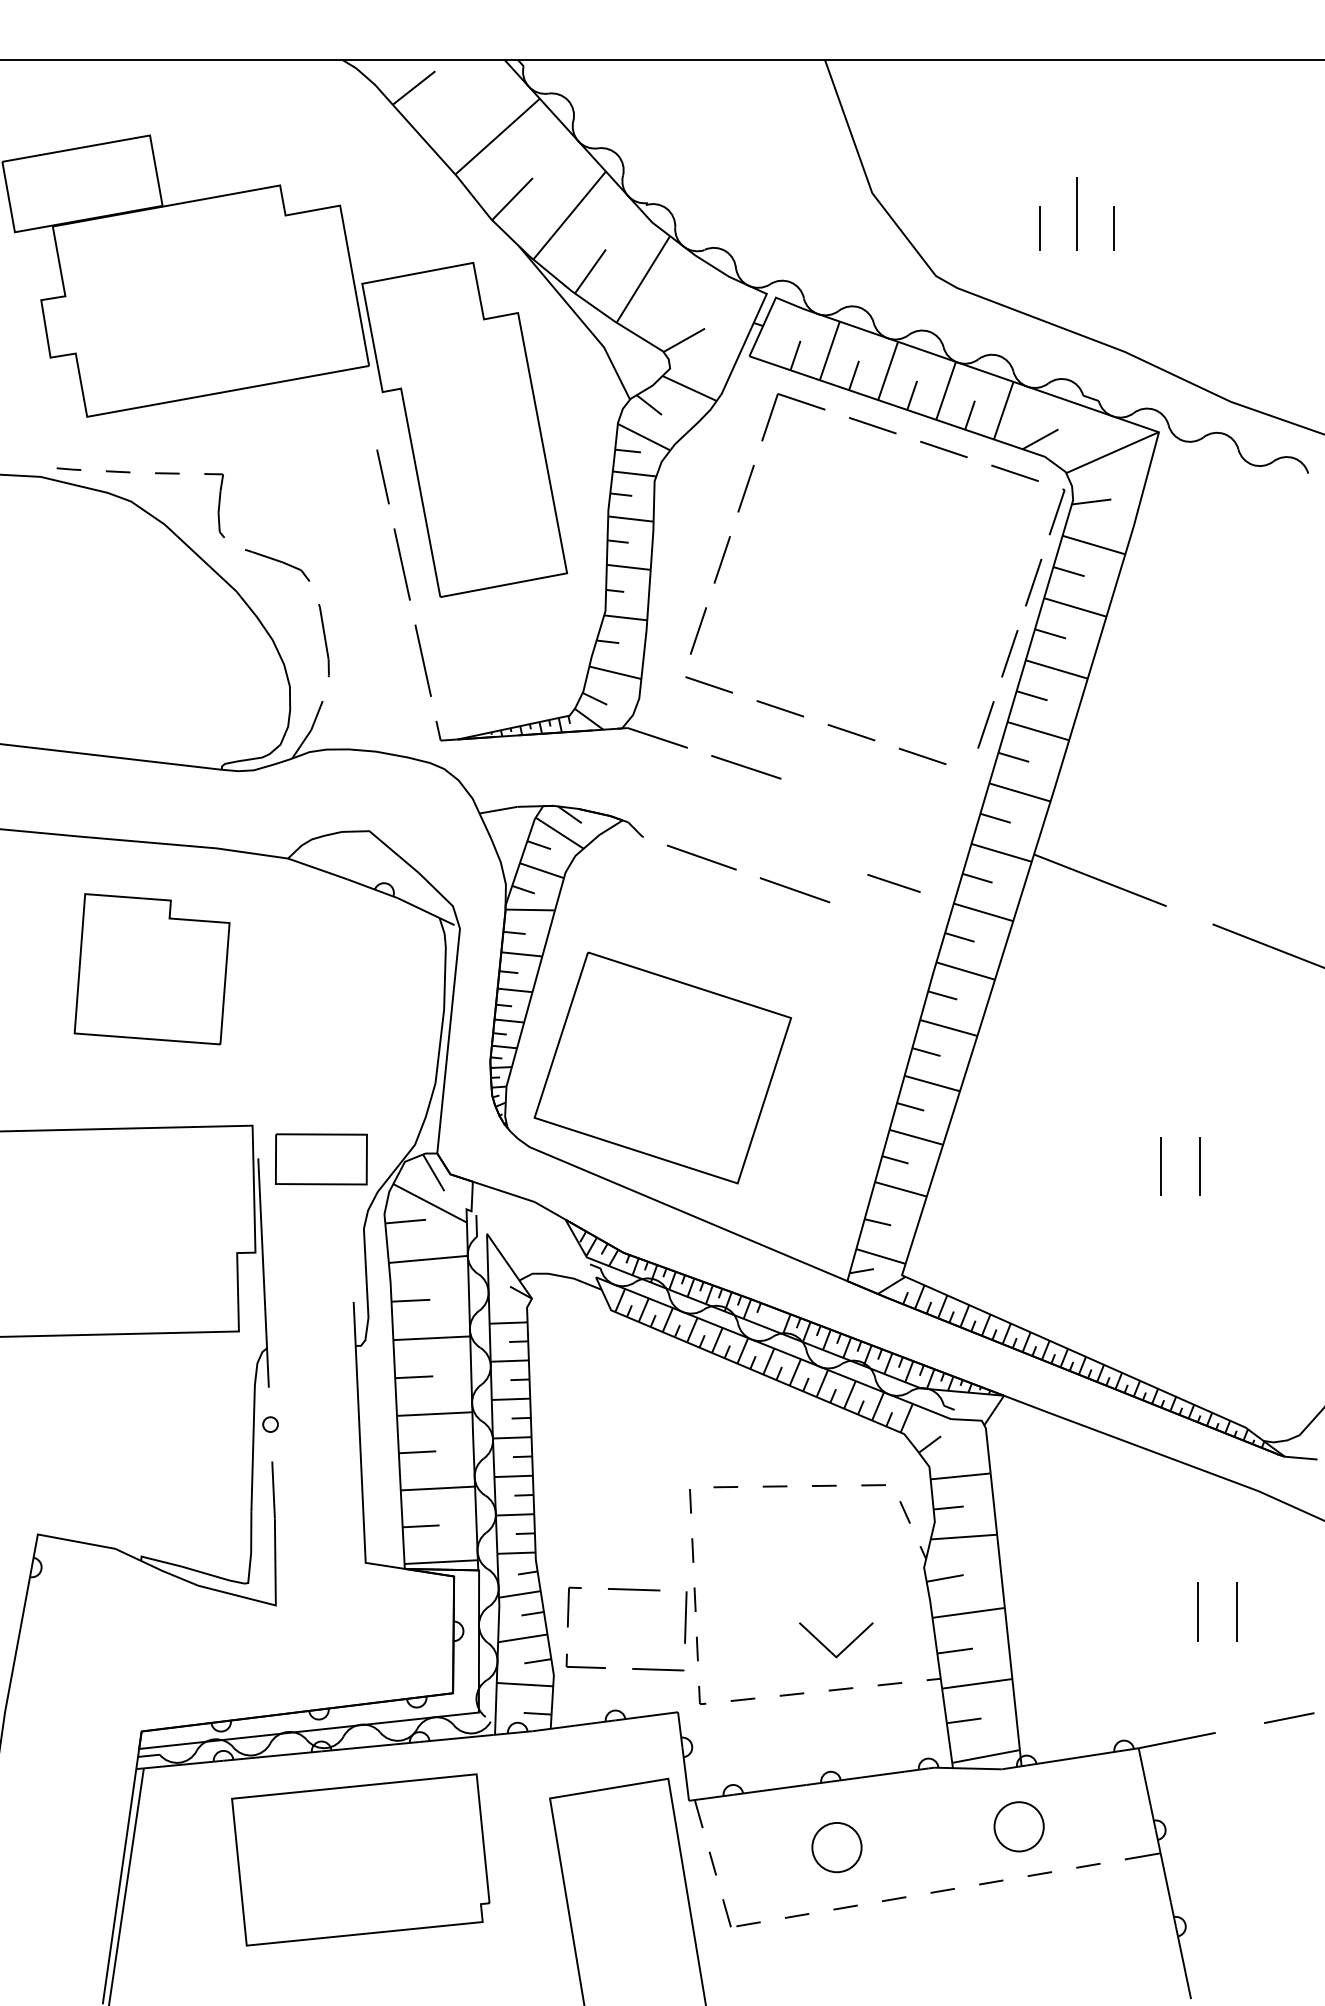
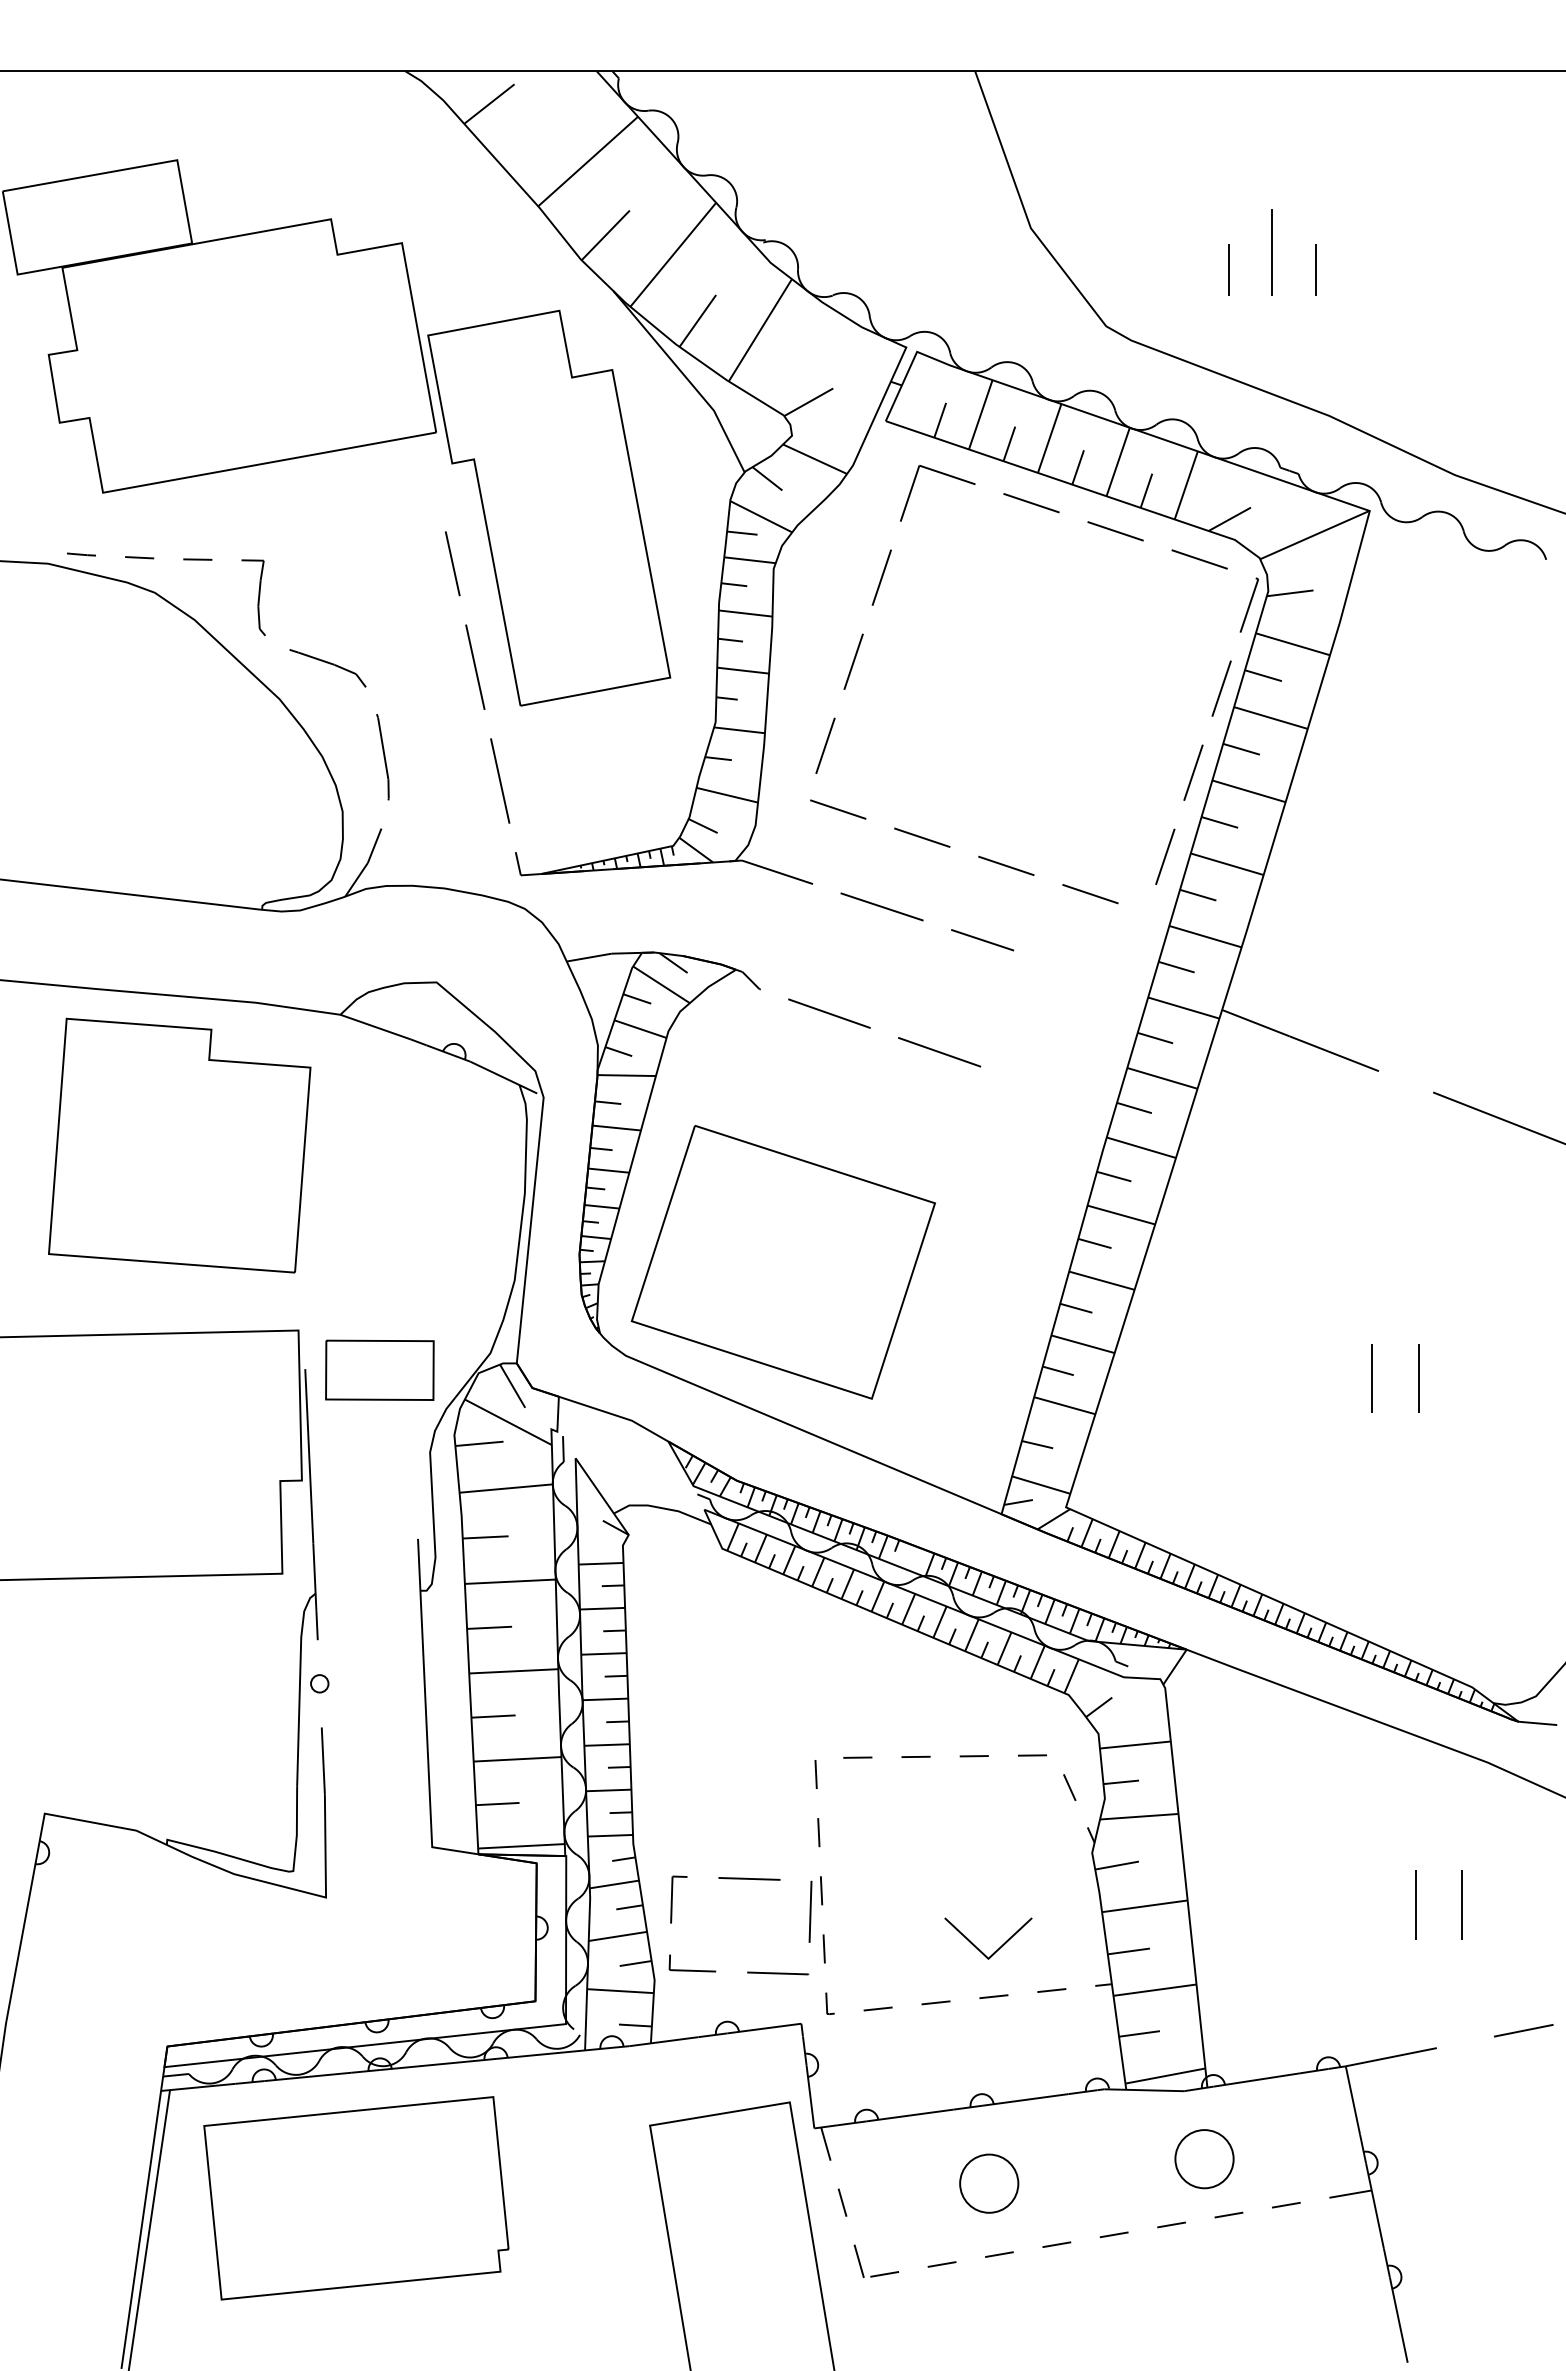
line: (893, 883) -> (982, 940), moved
part: (151, 969) -> (179, 1145), size x1.43
part: (360, 1860) -> (356, 2198), moved

